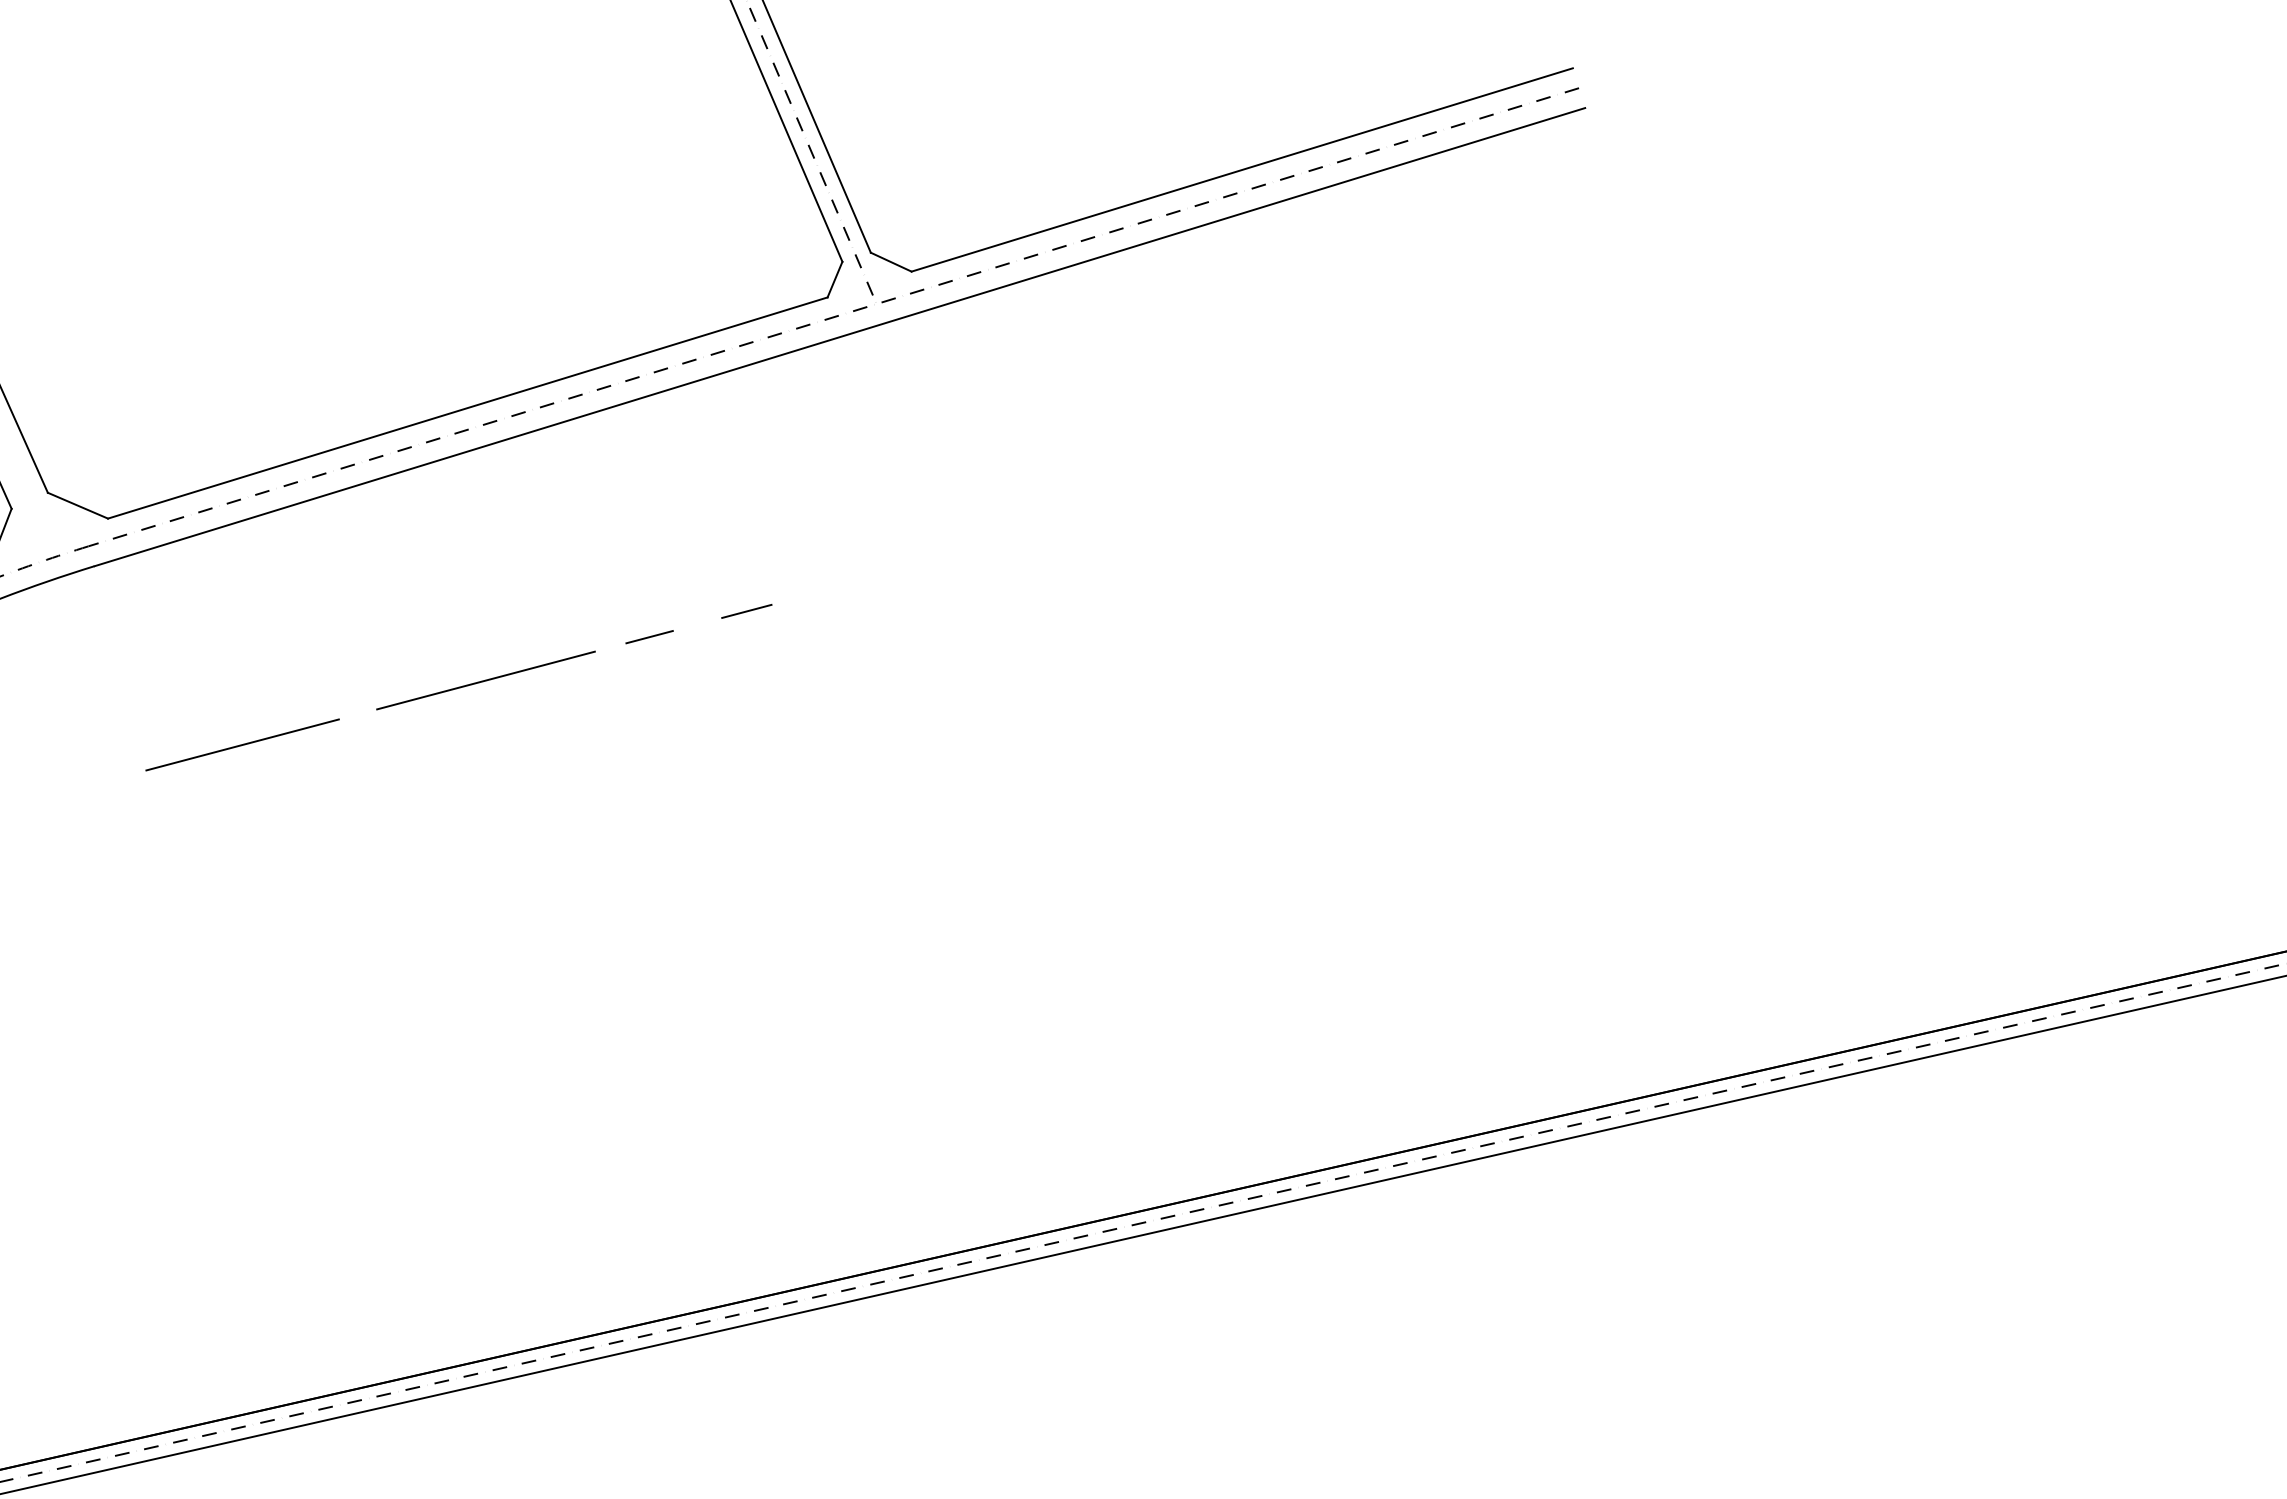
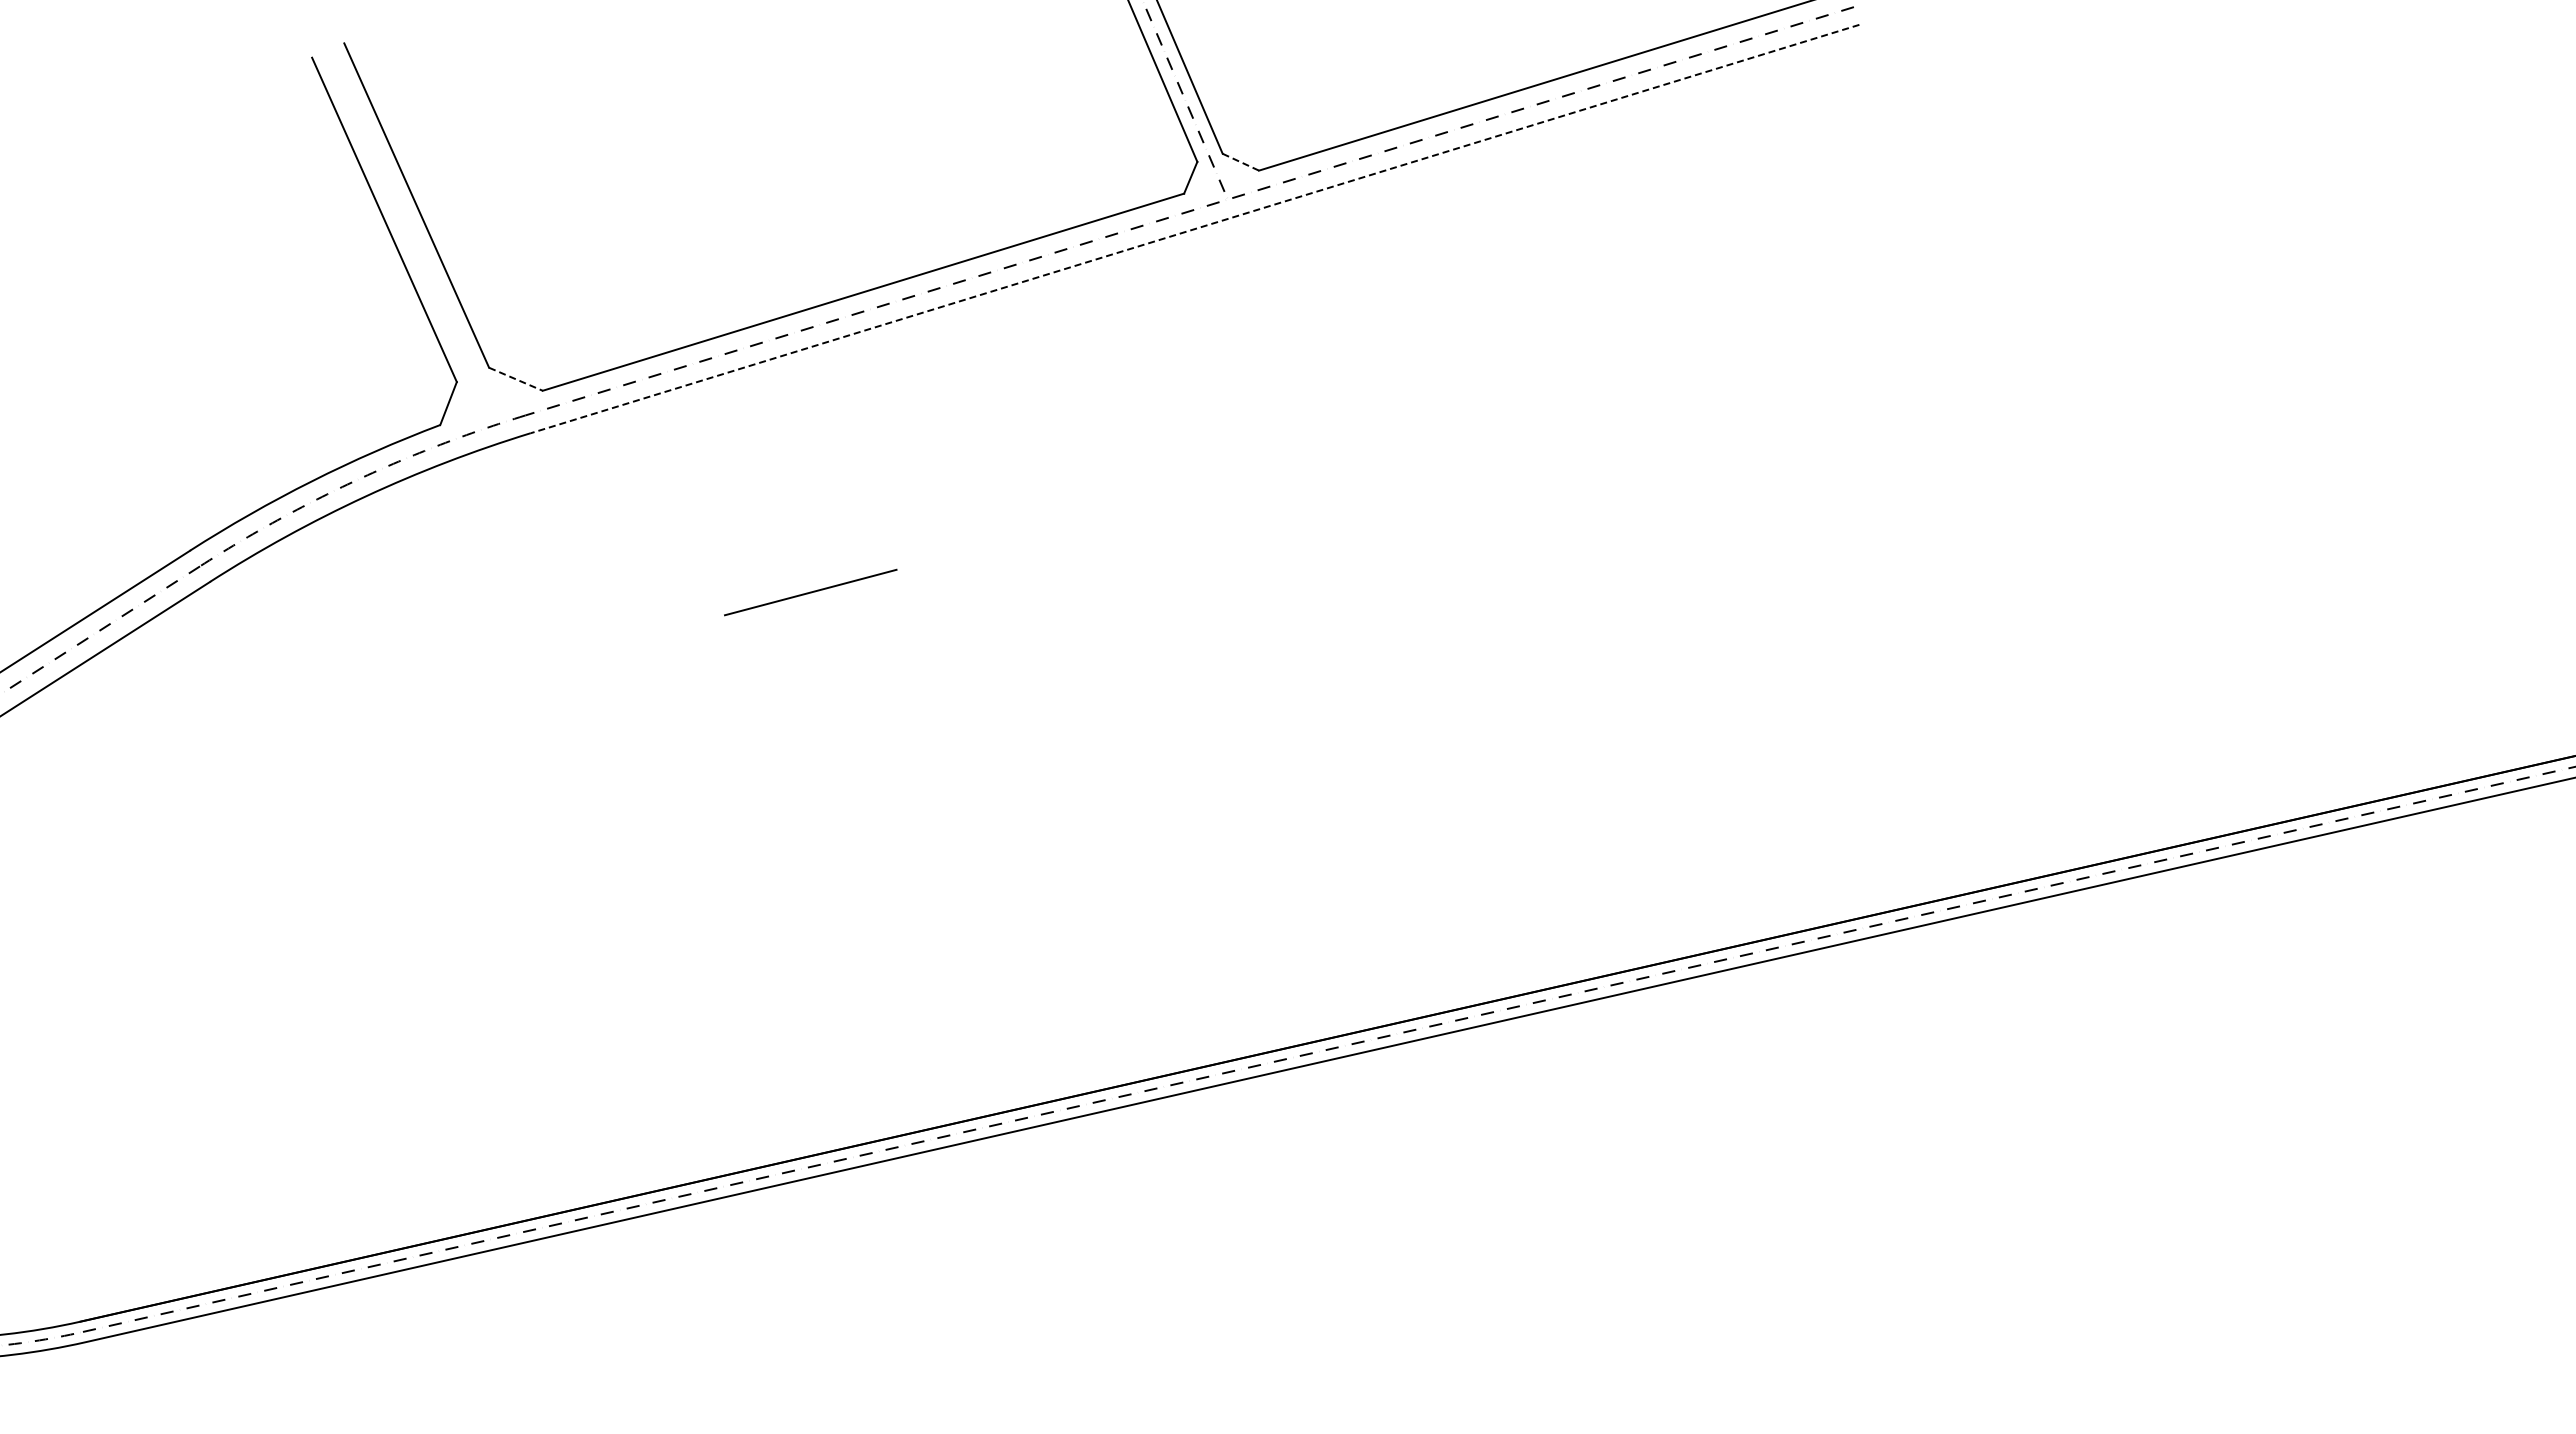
line: (891, 262) -> (1241, 162), solid -> dashed
line: (840, 337) -> (1195, 229), solid -> dashed
line: (78, 505) -> (516, 379), solid -> dashed
line: (747, 611) -> (1112, 473), removed
line: (649, 636) -> (1025, 495), removed
line: (485, 679) -> (879, 534), removed
line: (242, 744) -> (810, 592), moved

